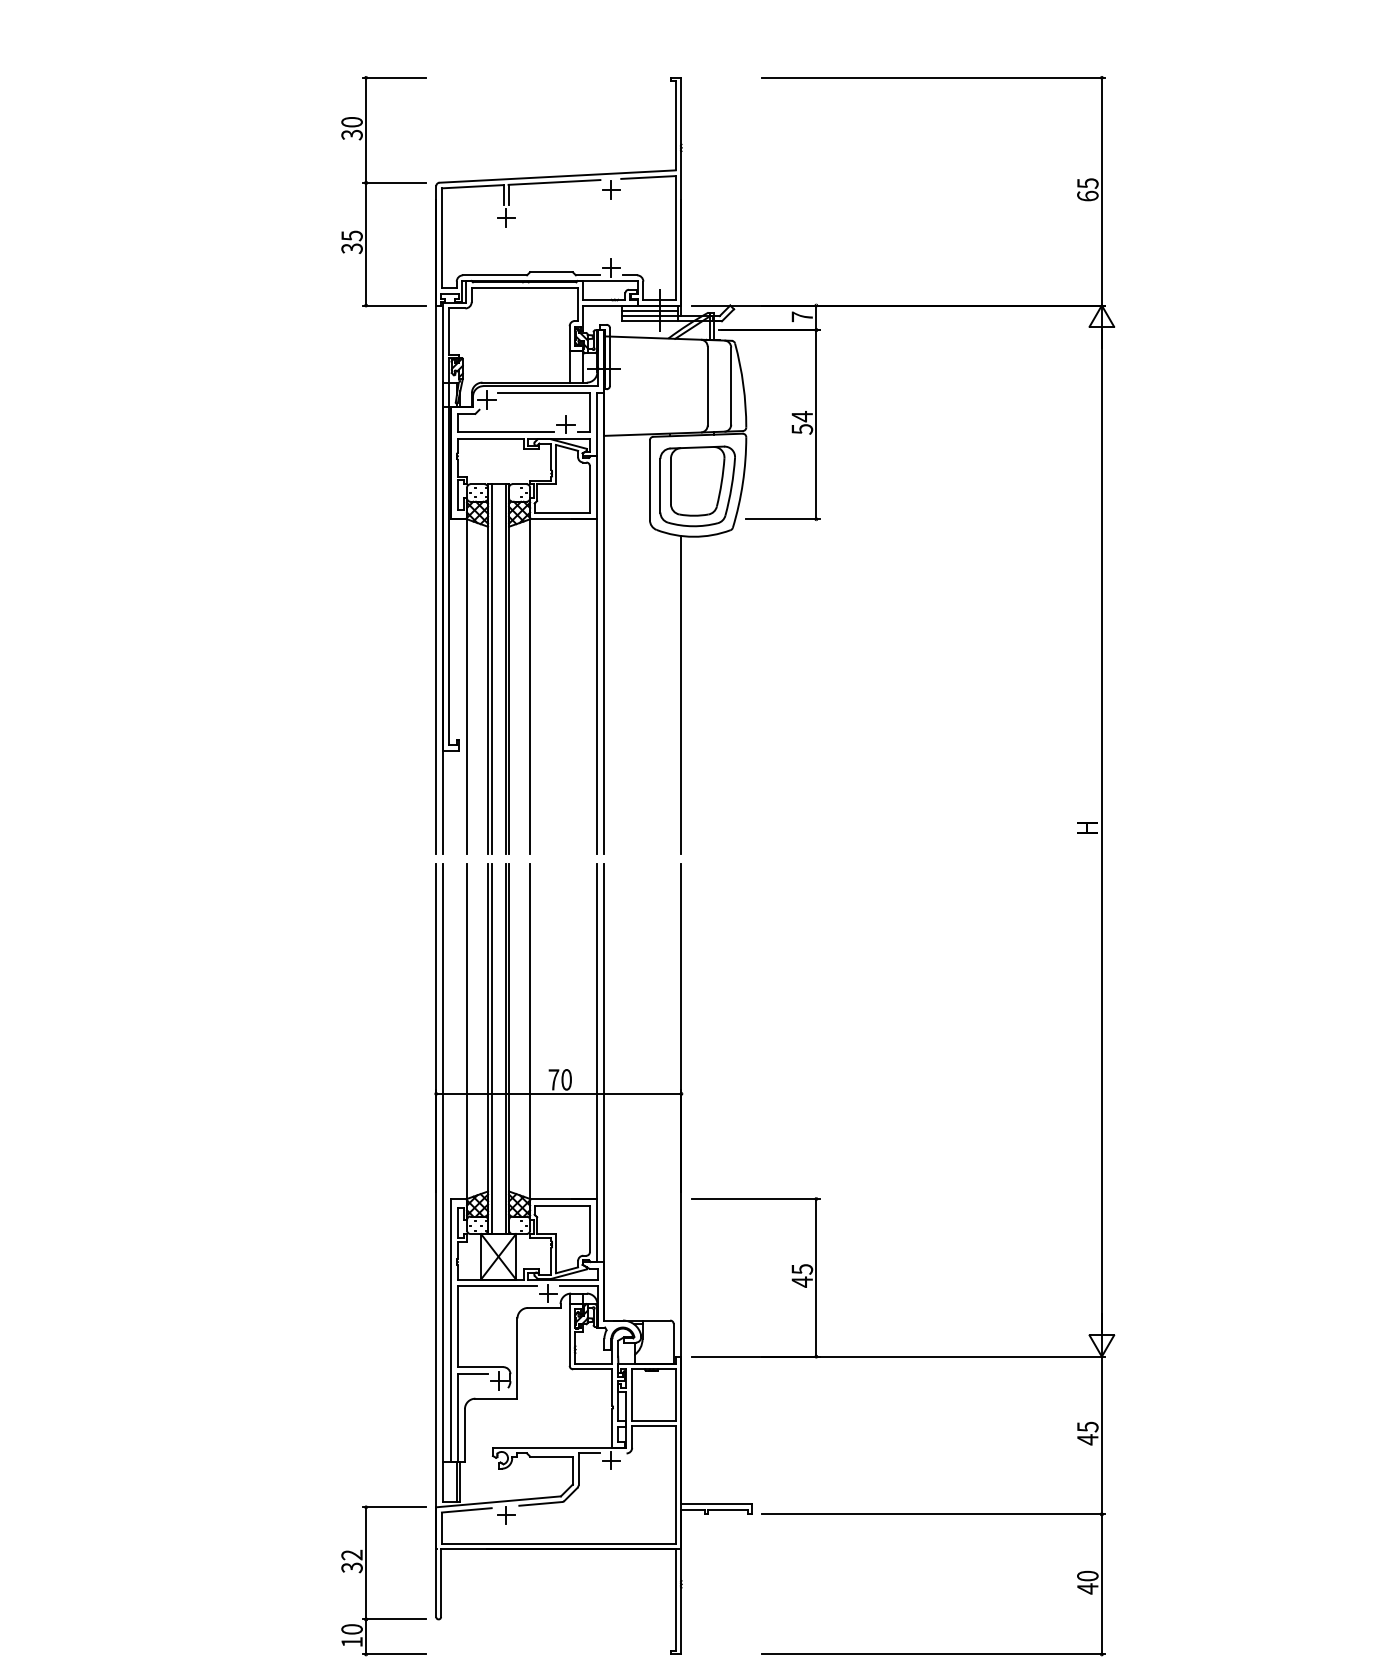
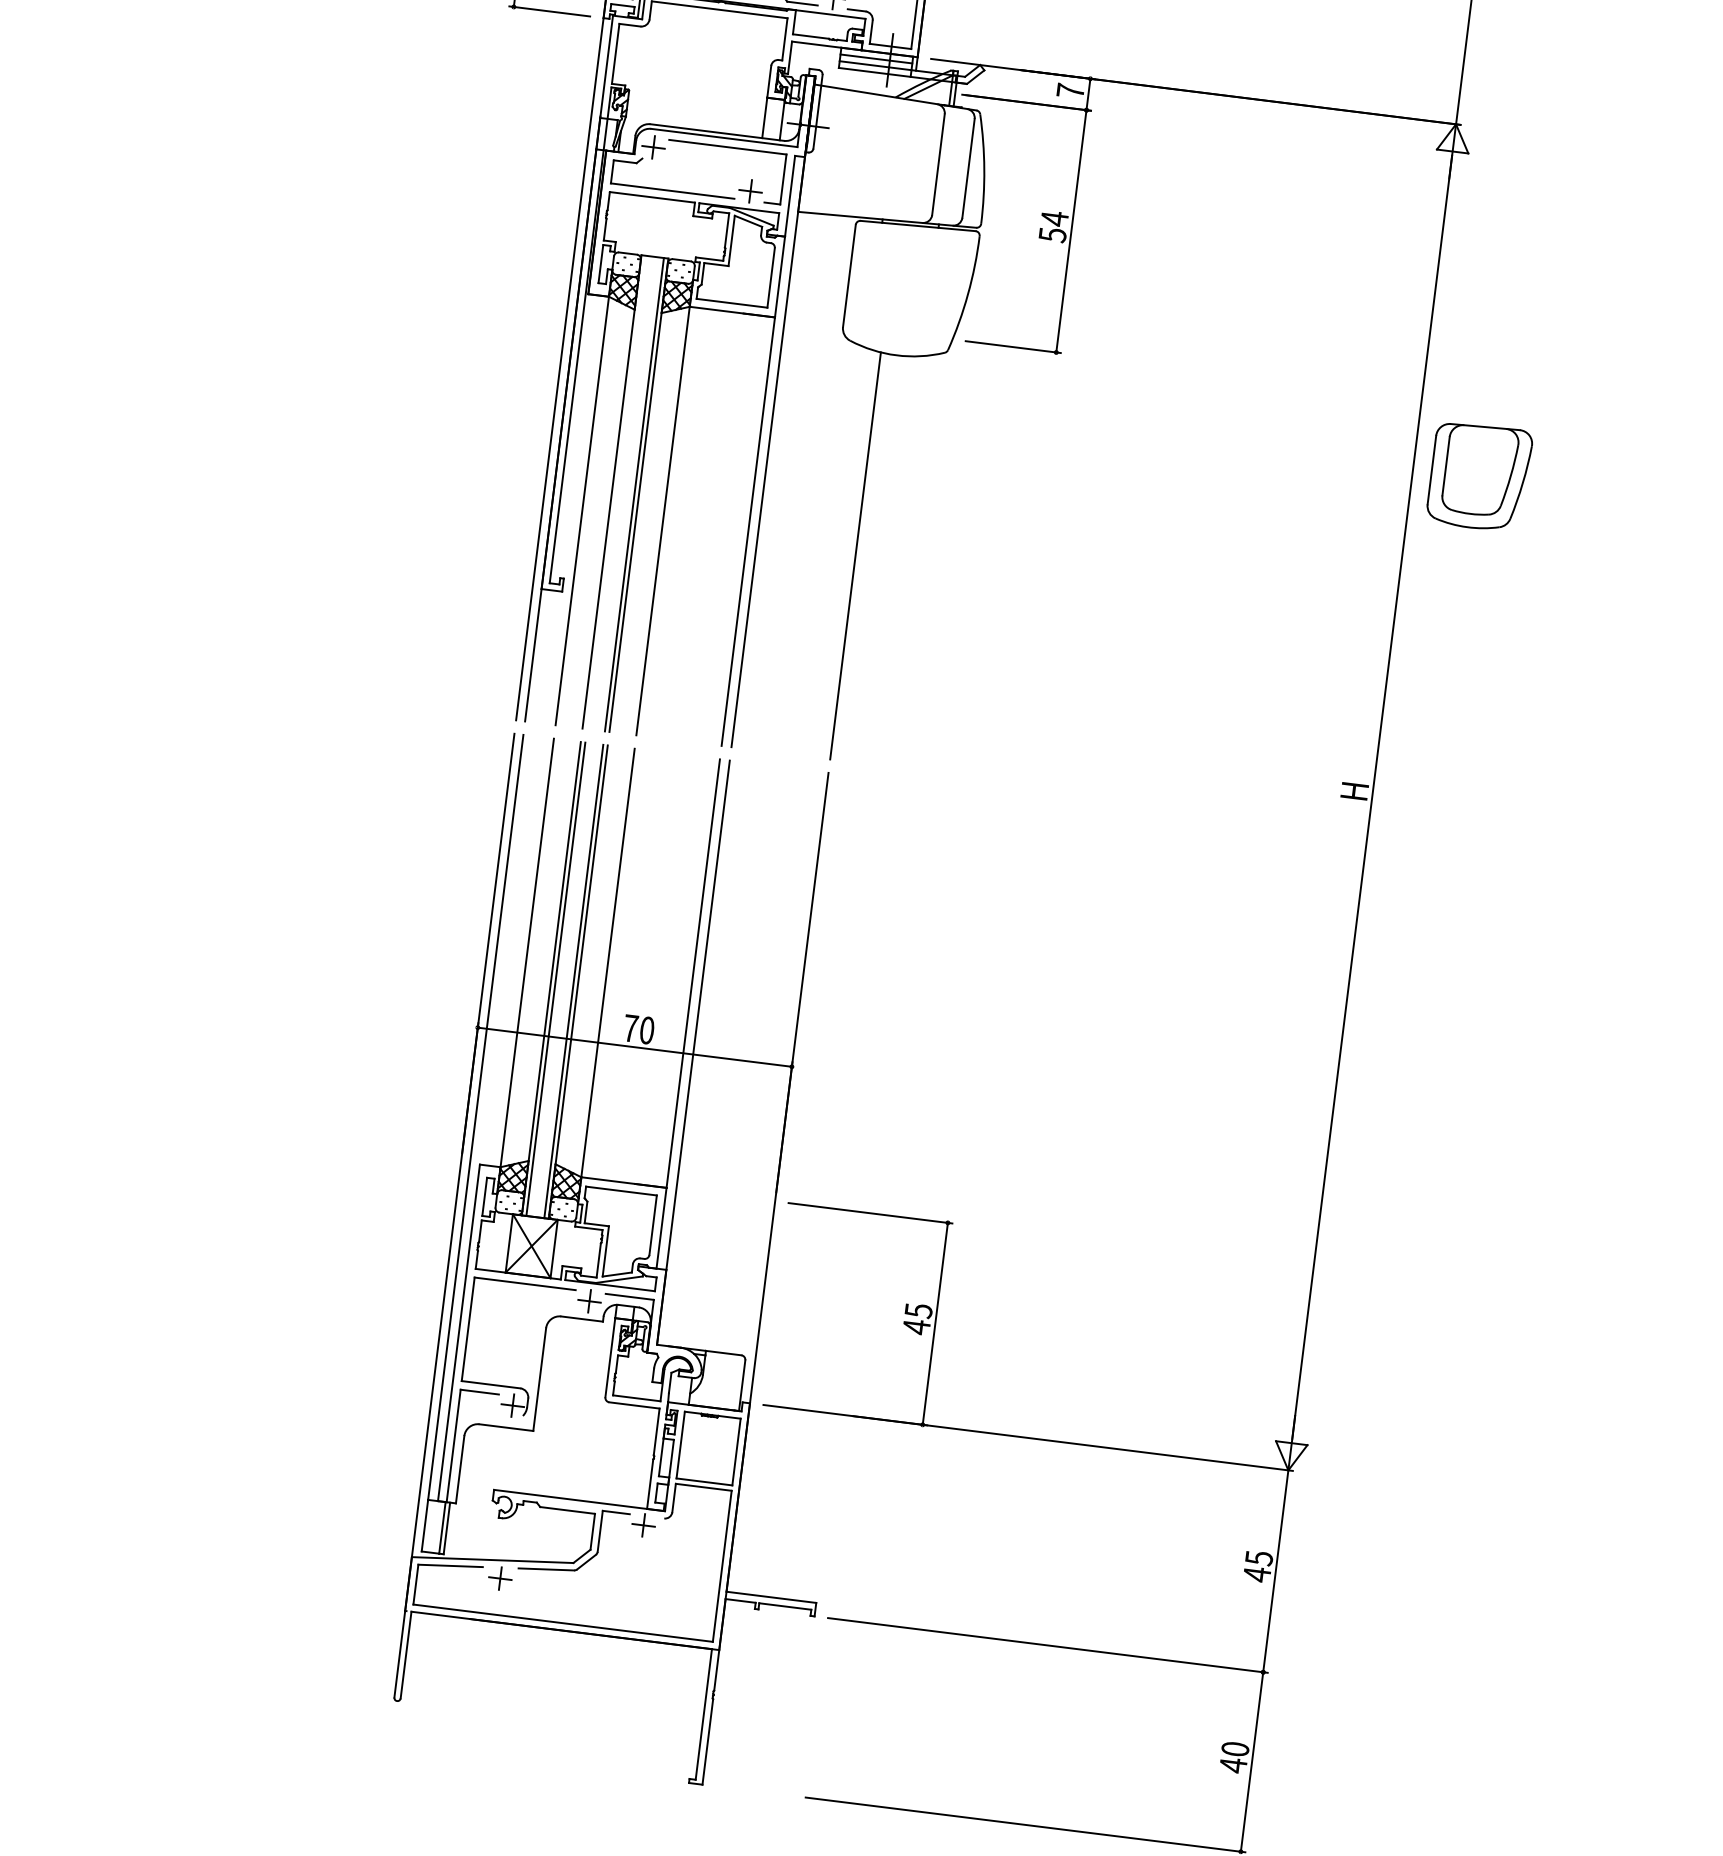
part: (697, 486) -> (1479, 476), moved
line: (491, 668) -> (616, 491), removed
part: (366, 1580) -> (310, 1639), removed

